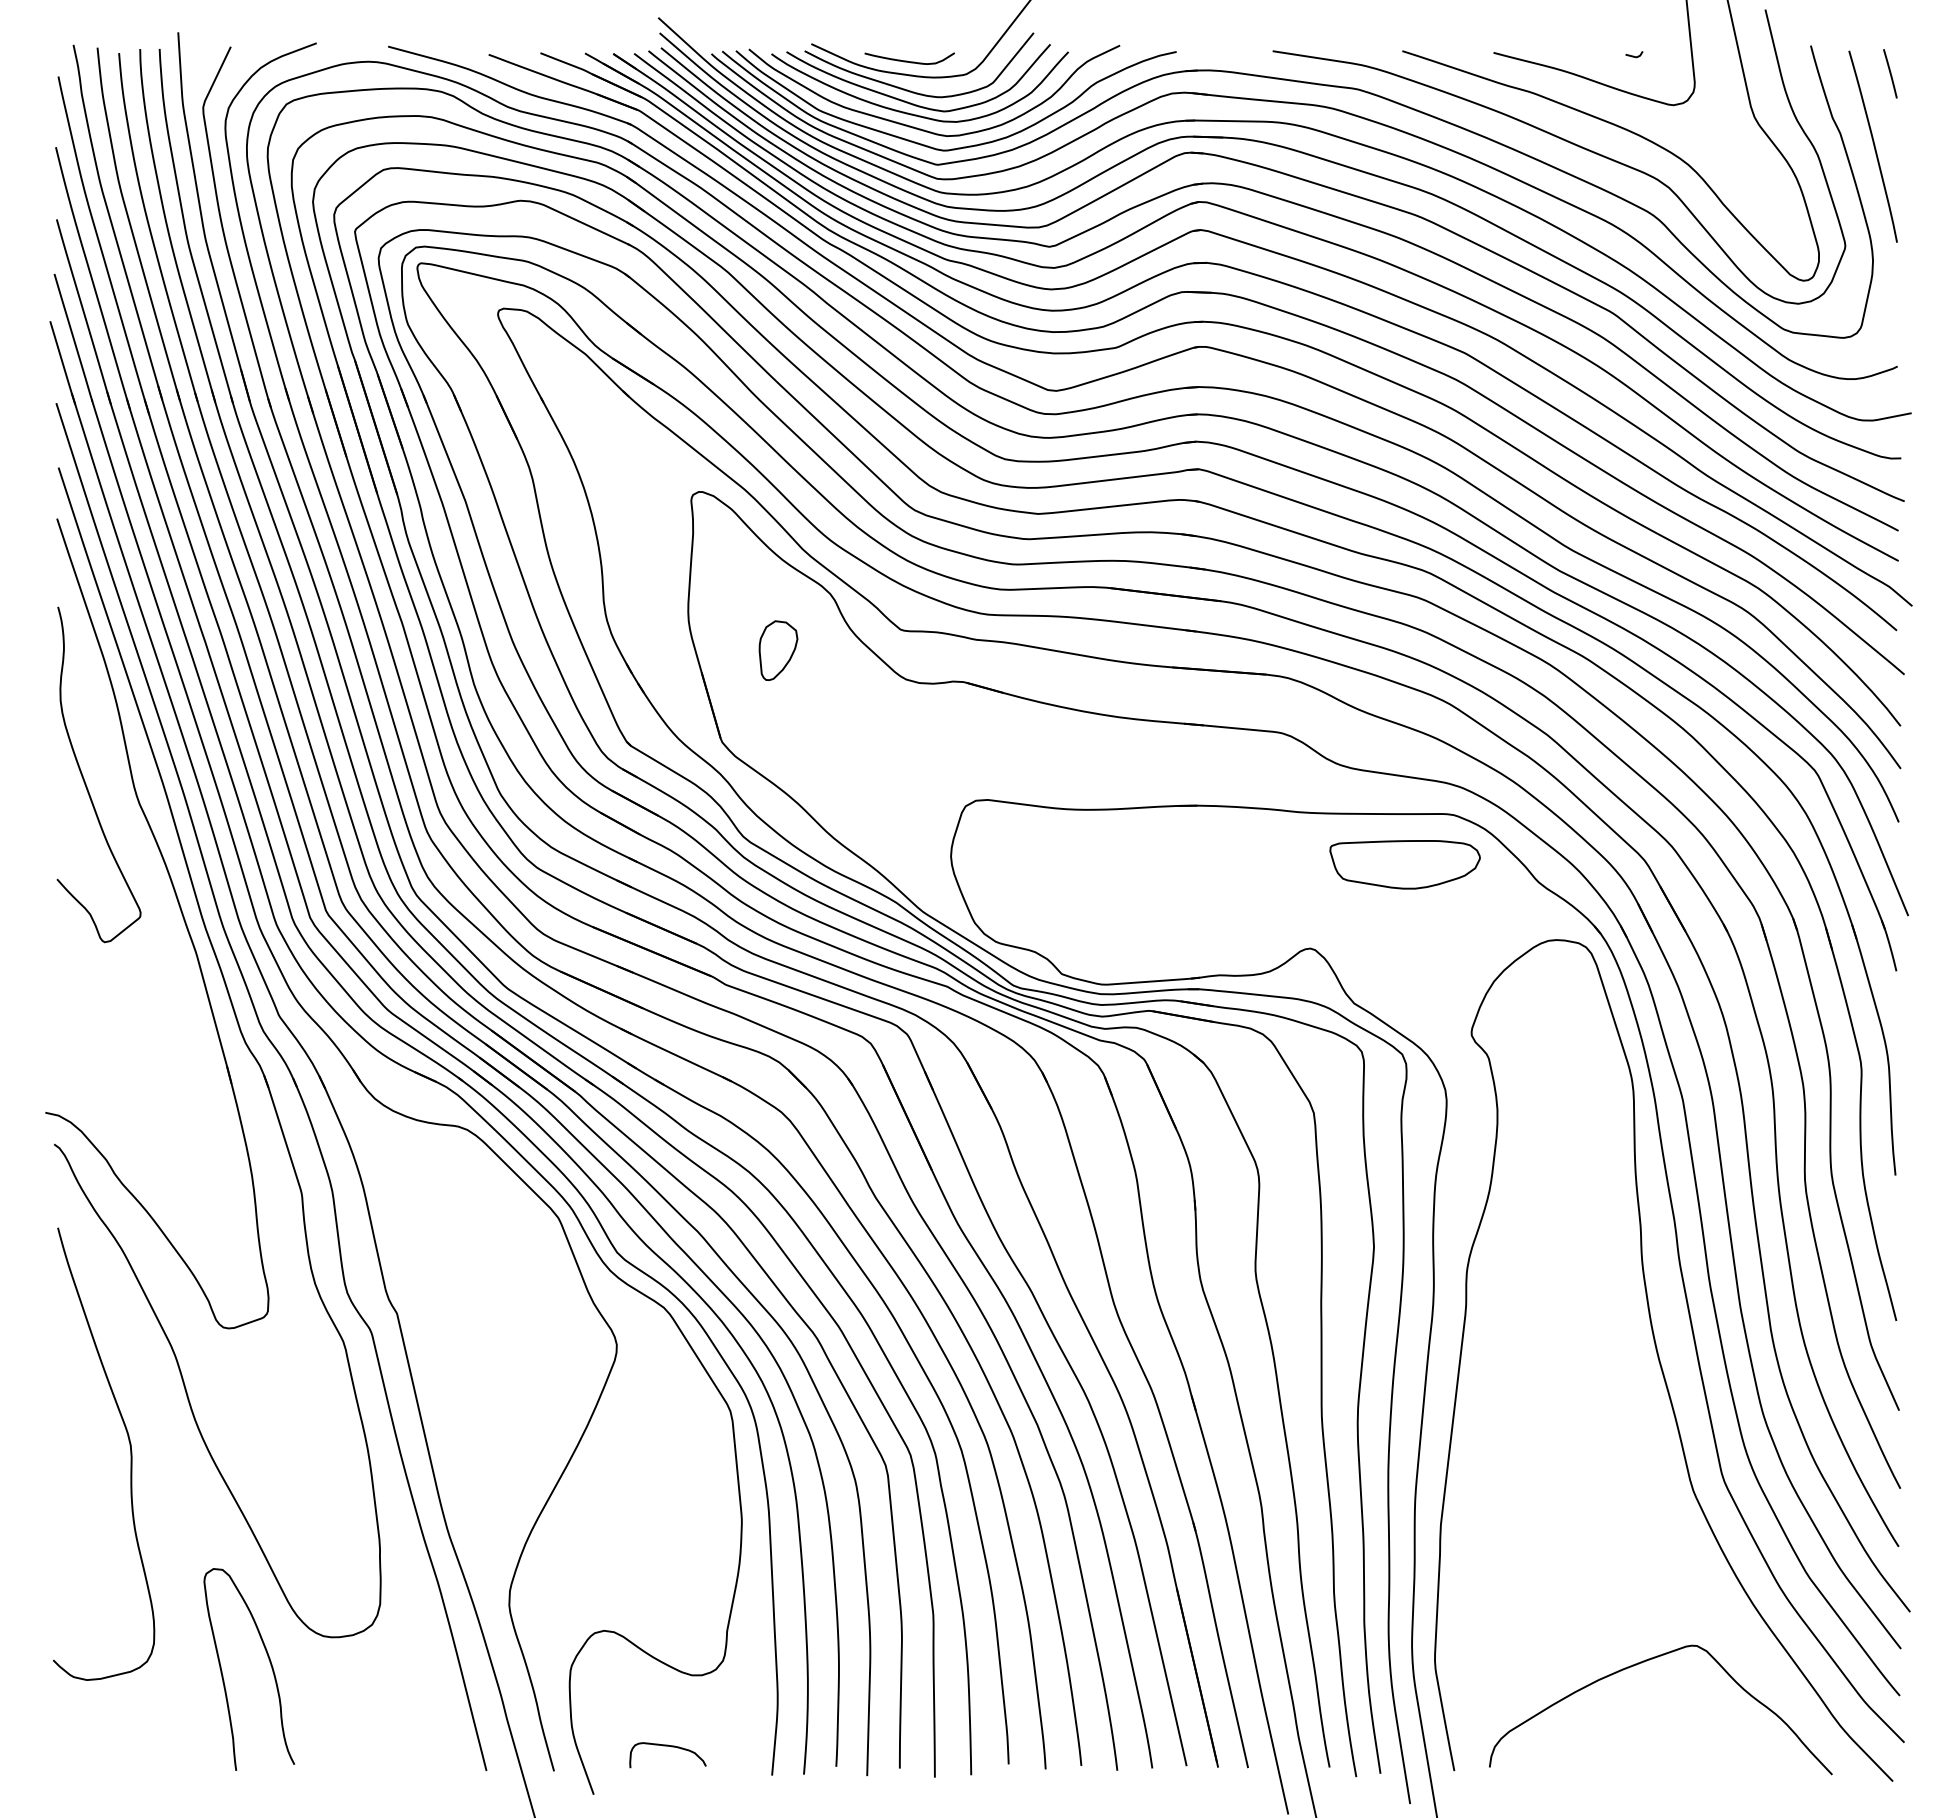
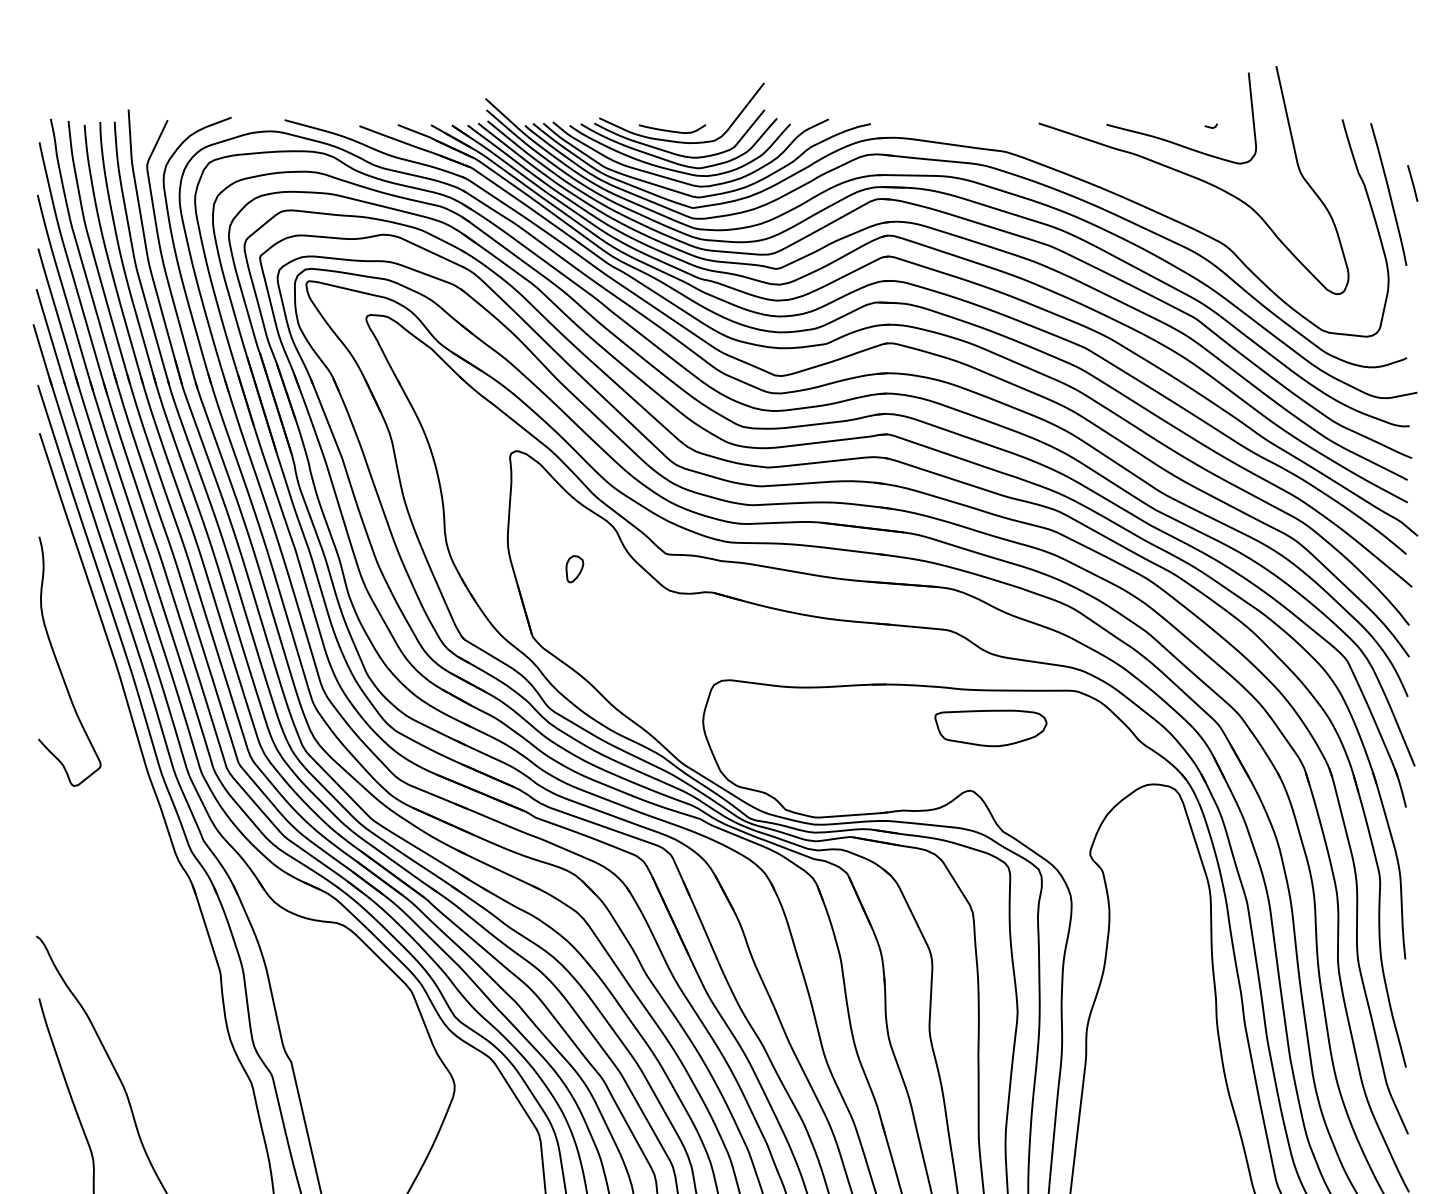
line: (1890, 73) -> (1412, 183), moved
curve: (1567, 142) -> (1161, 191), removed
part: (778, 650) -> (574, 569), size x0.6
part: (1404, 864) -> (990, 728), moved
part: (181, 914) -> (131, 765), removed

